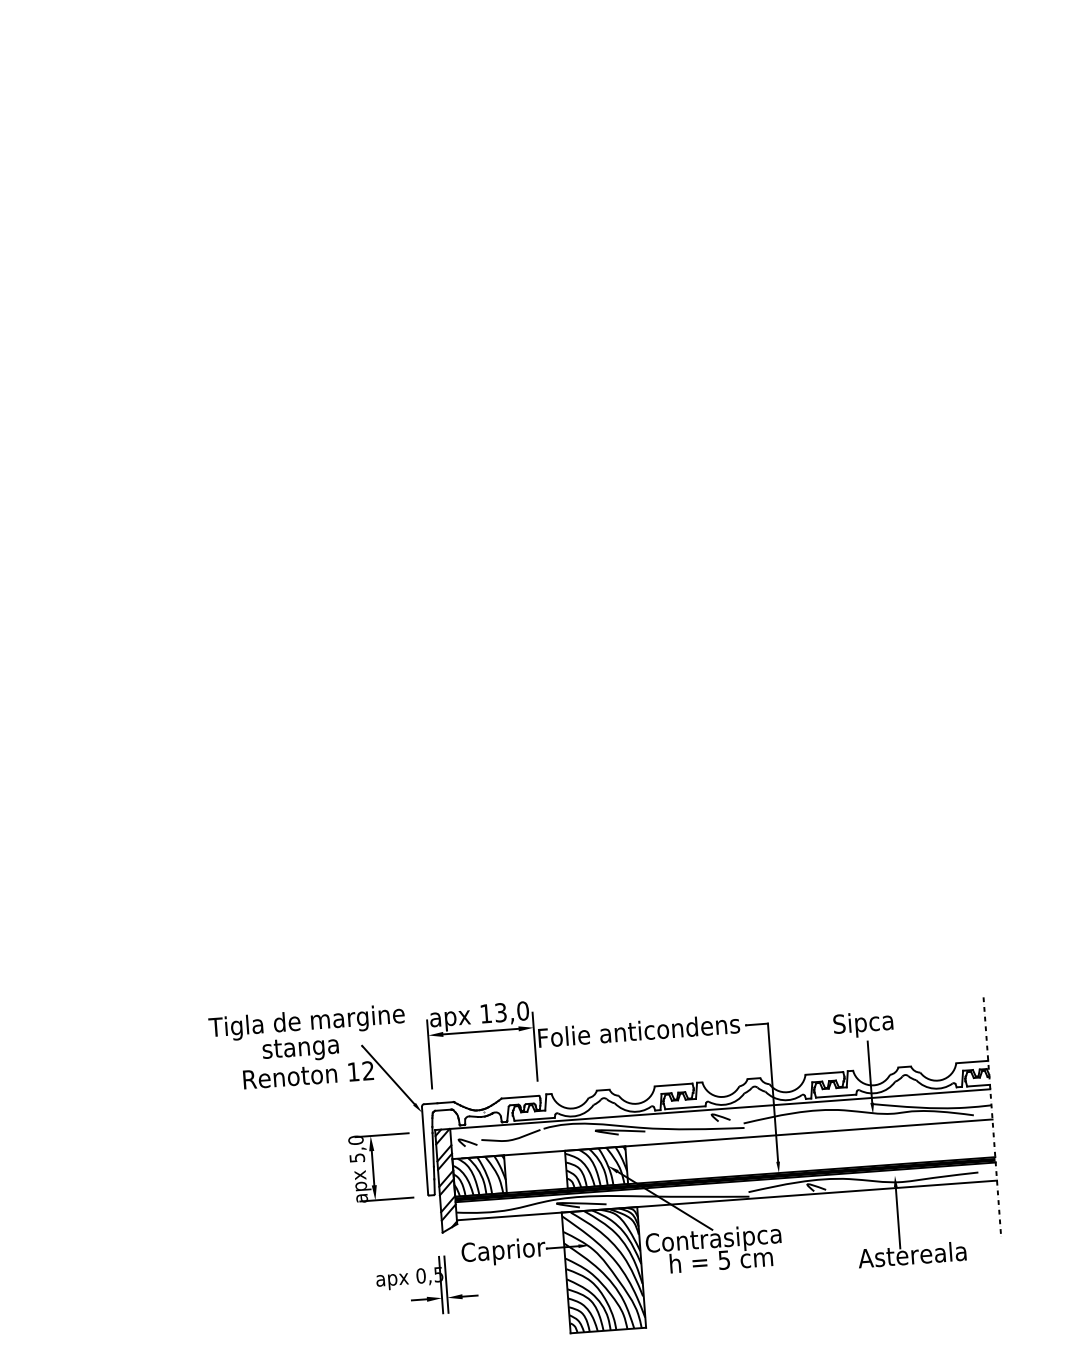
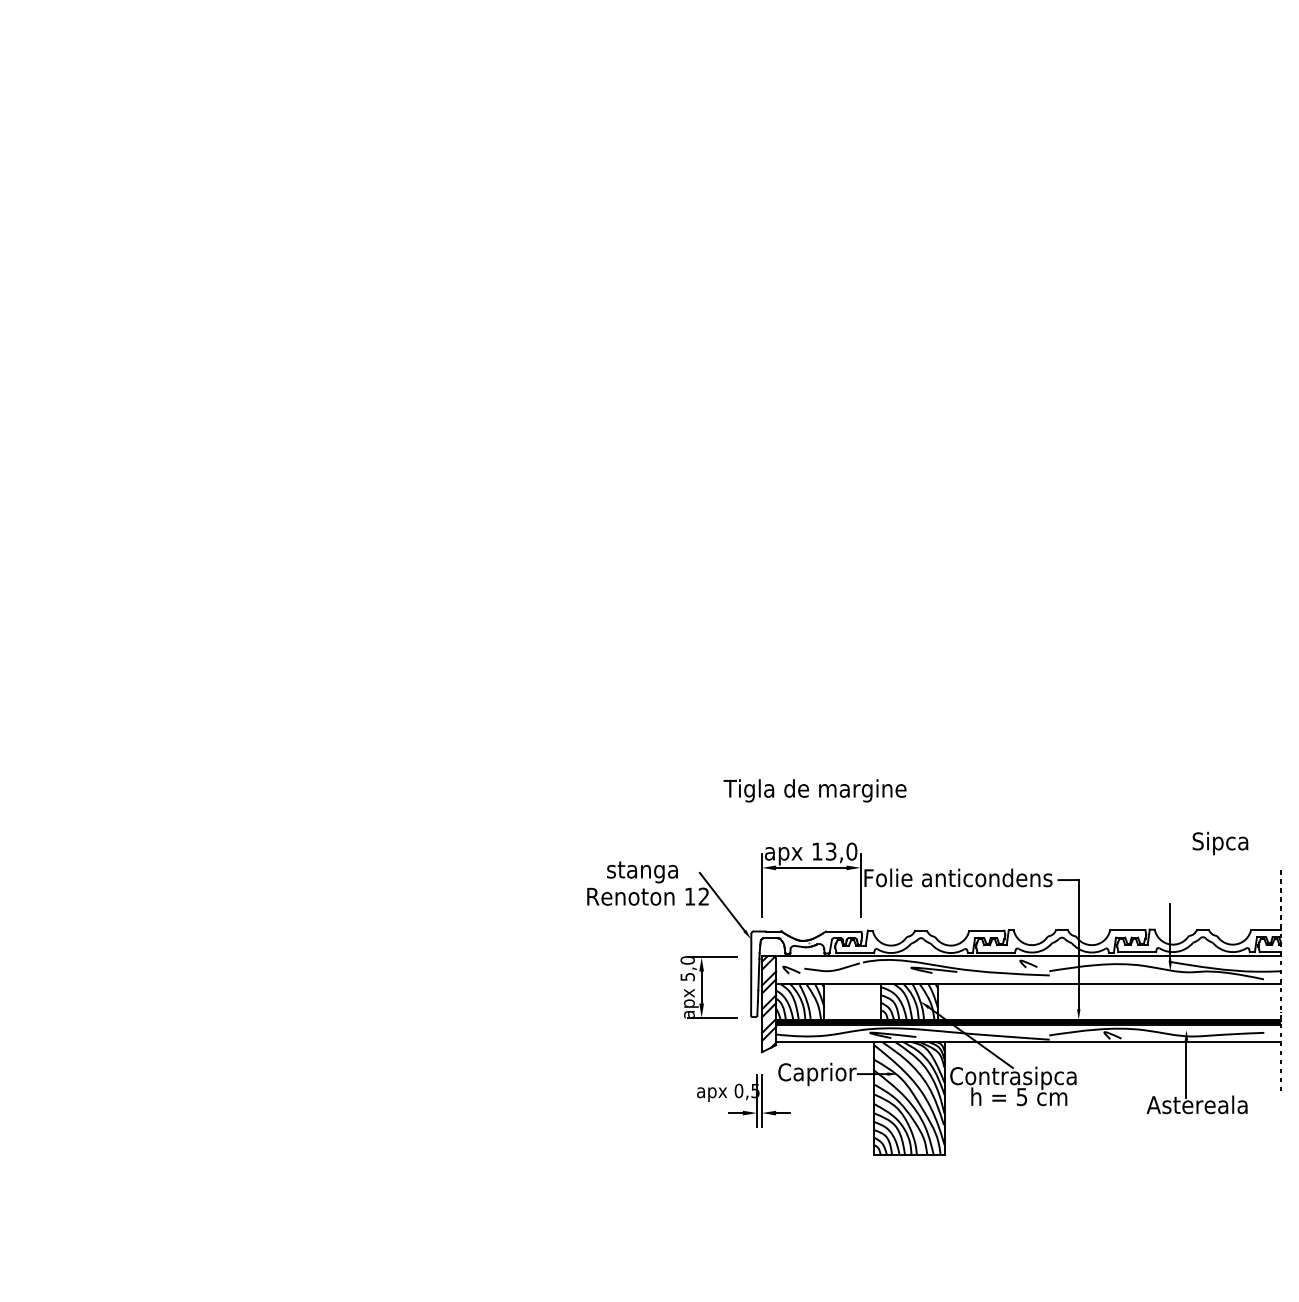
text: (306, 1022) -> (814, 790), moved
text: (863, 1024) -> (1220, 843), moved

